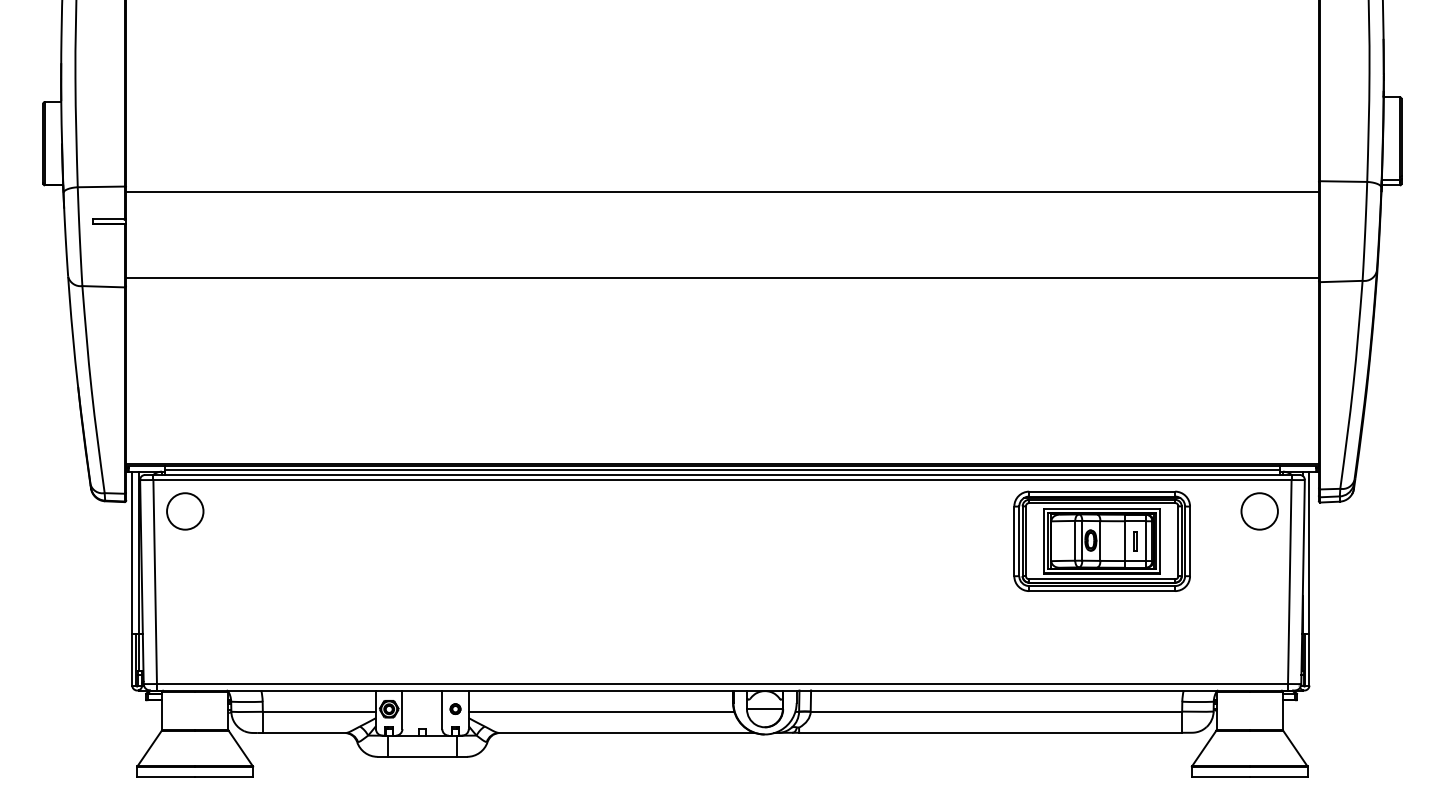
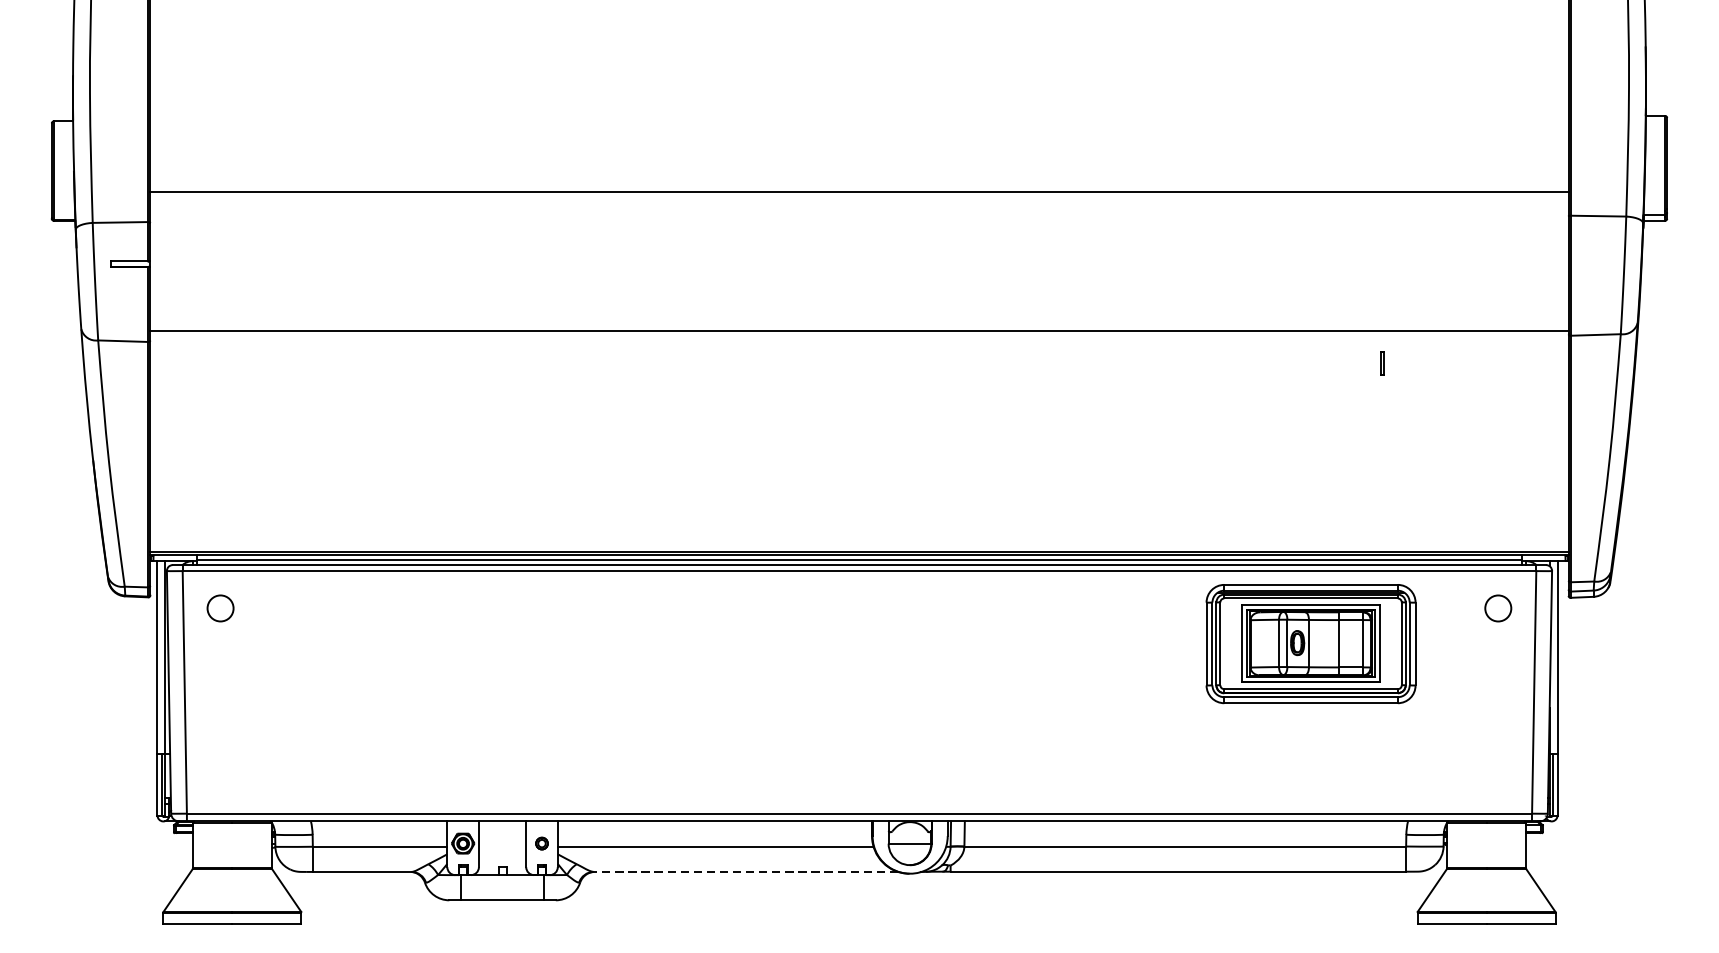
line: (722, 191) -> (859, 192), moved
circle: (185, 511) -> (220, 608), size x0.6
circle: (1259, 511) -> (1498, 608), size x0.6
line: (1134, 541) -> (1381, 363), moved
line: (626, 733) -> (745, 872), solid -> dashed

